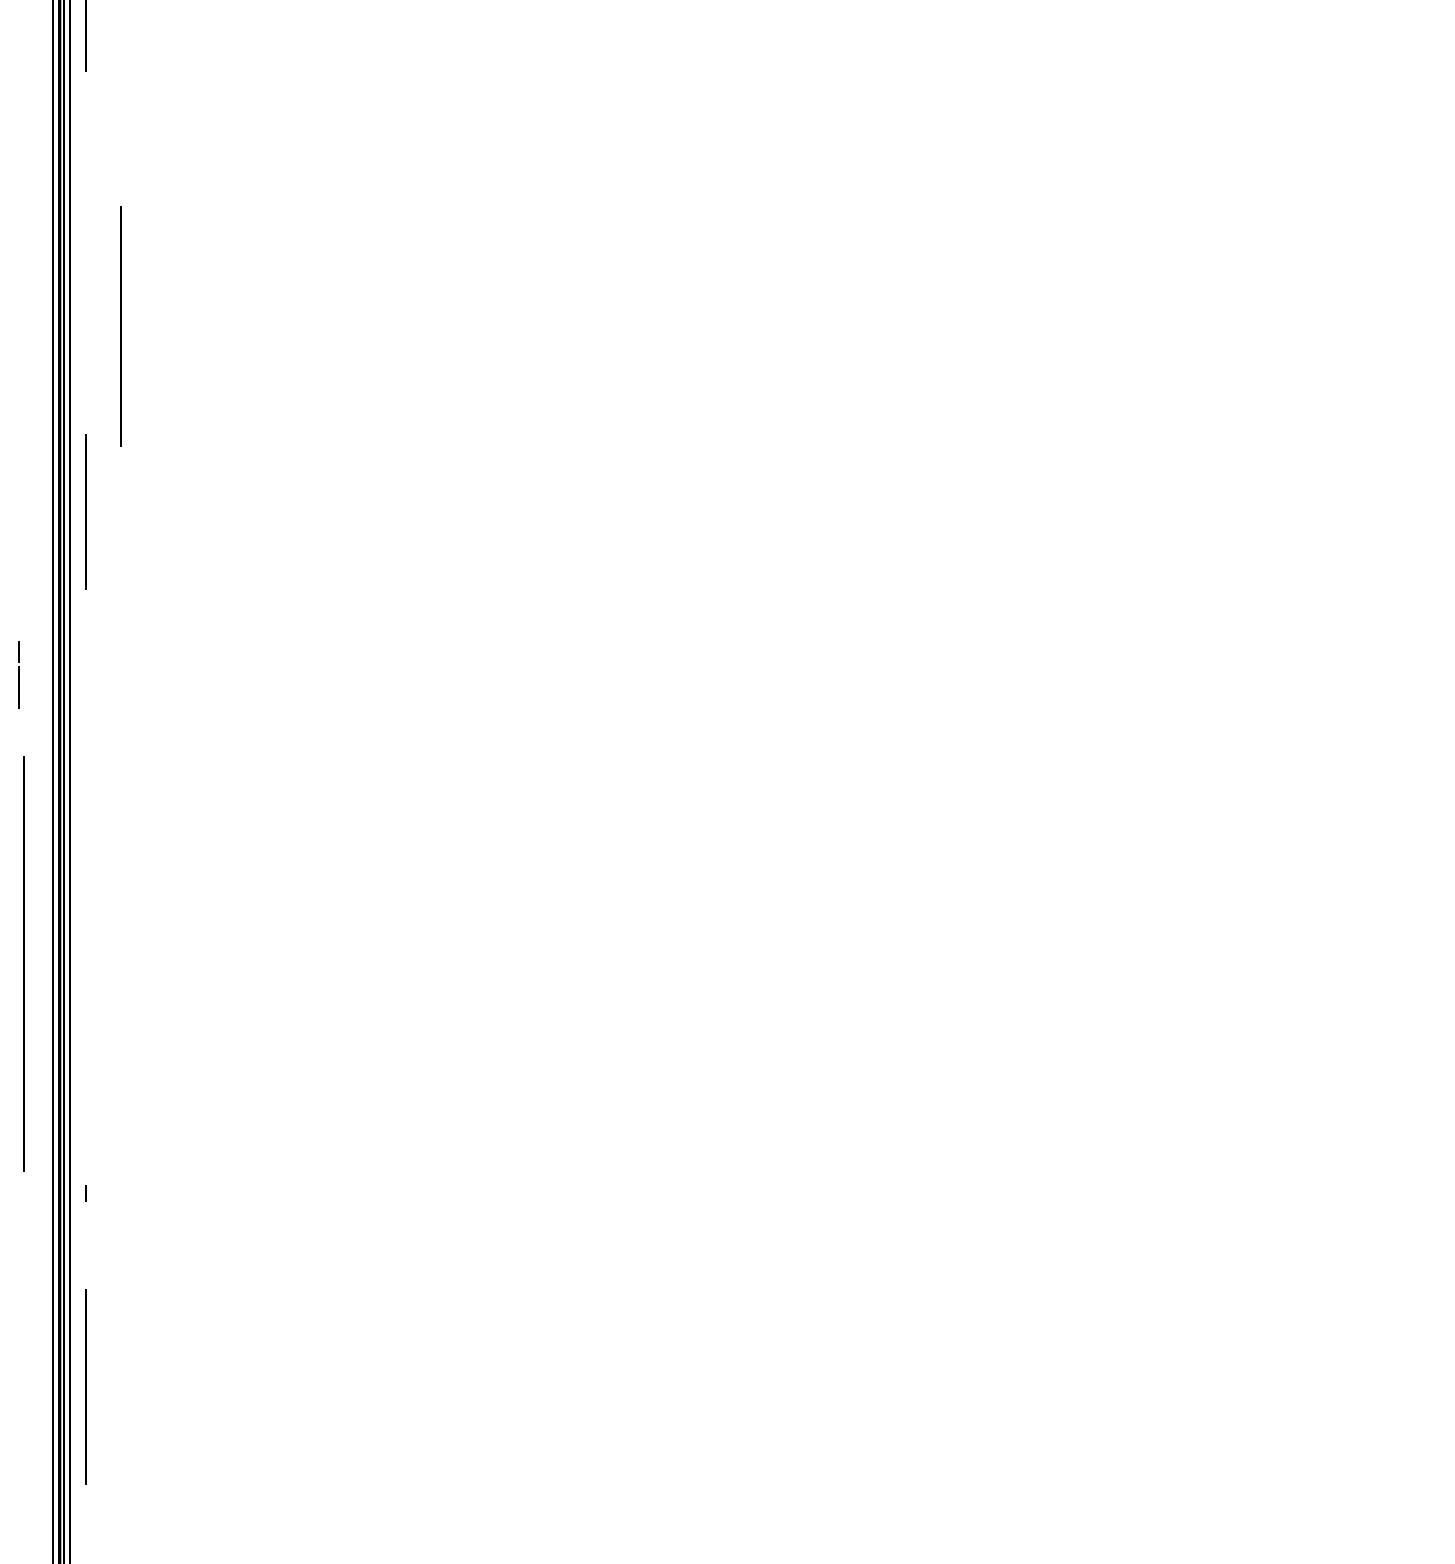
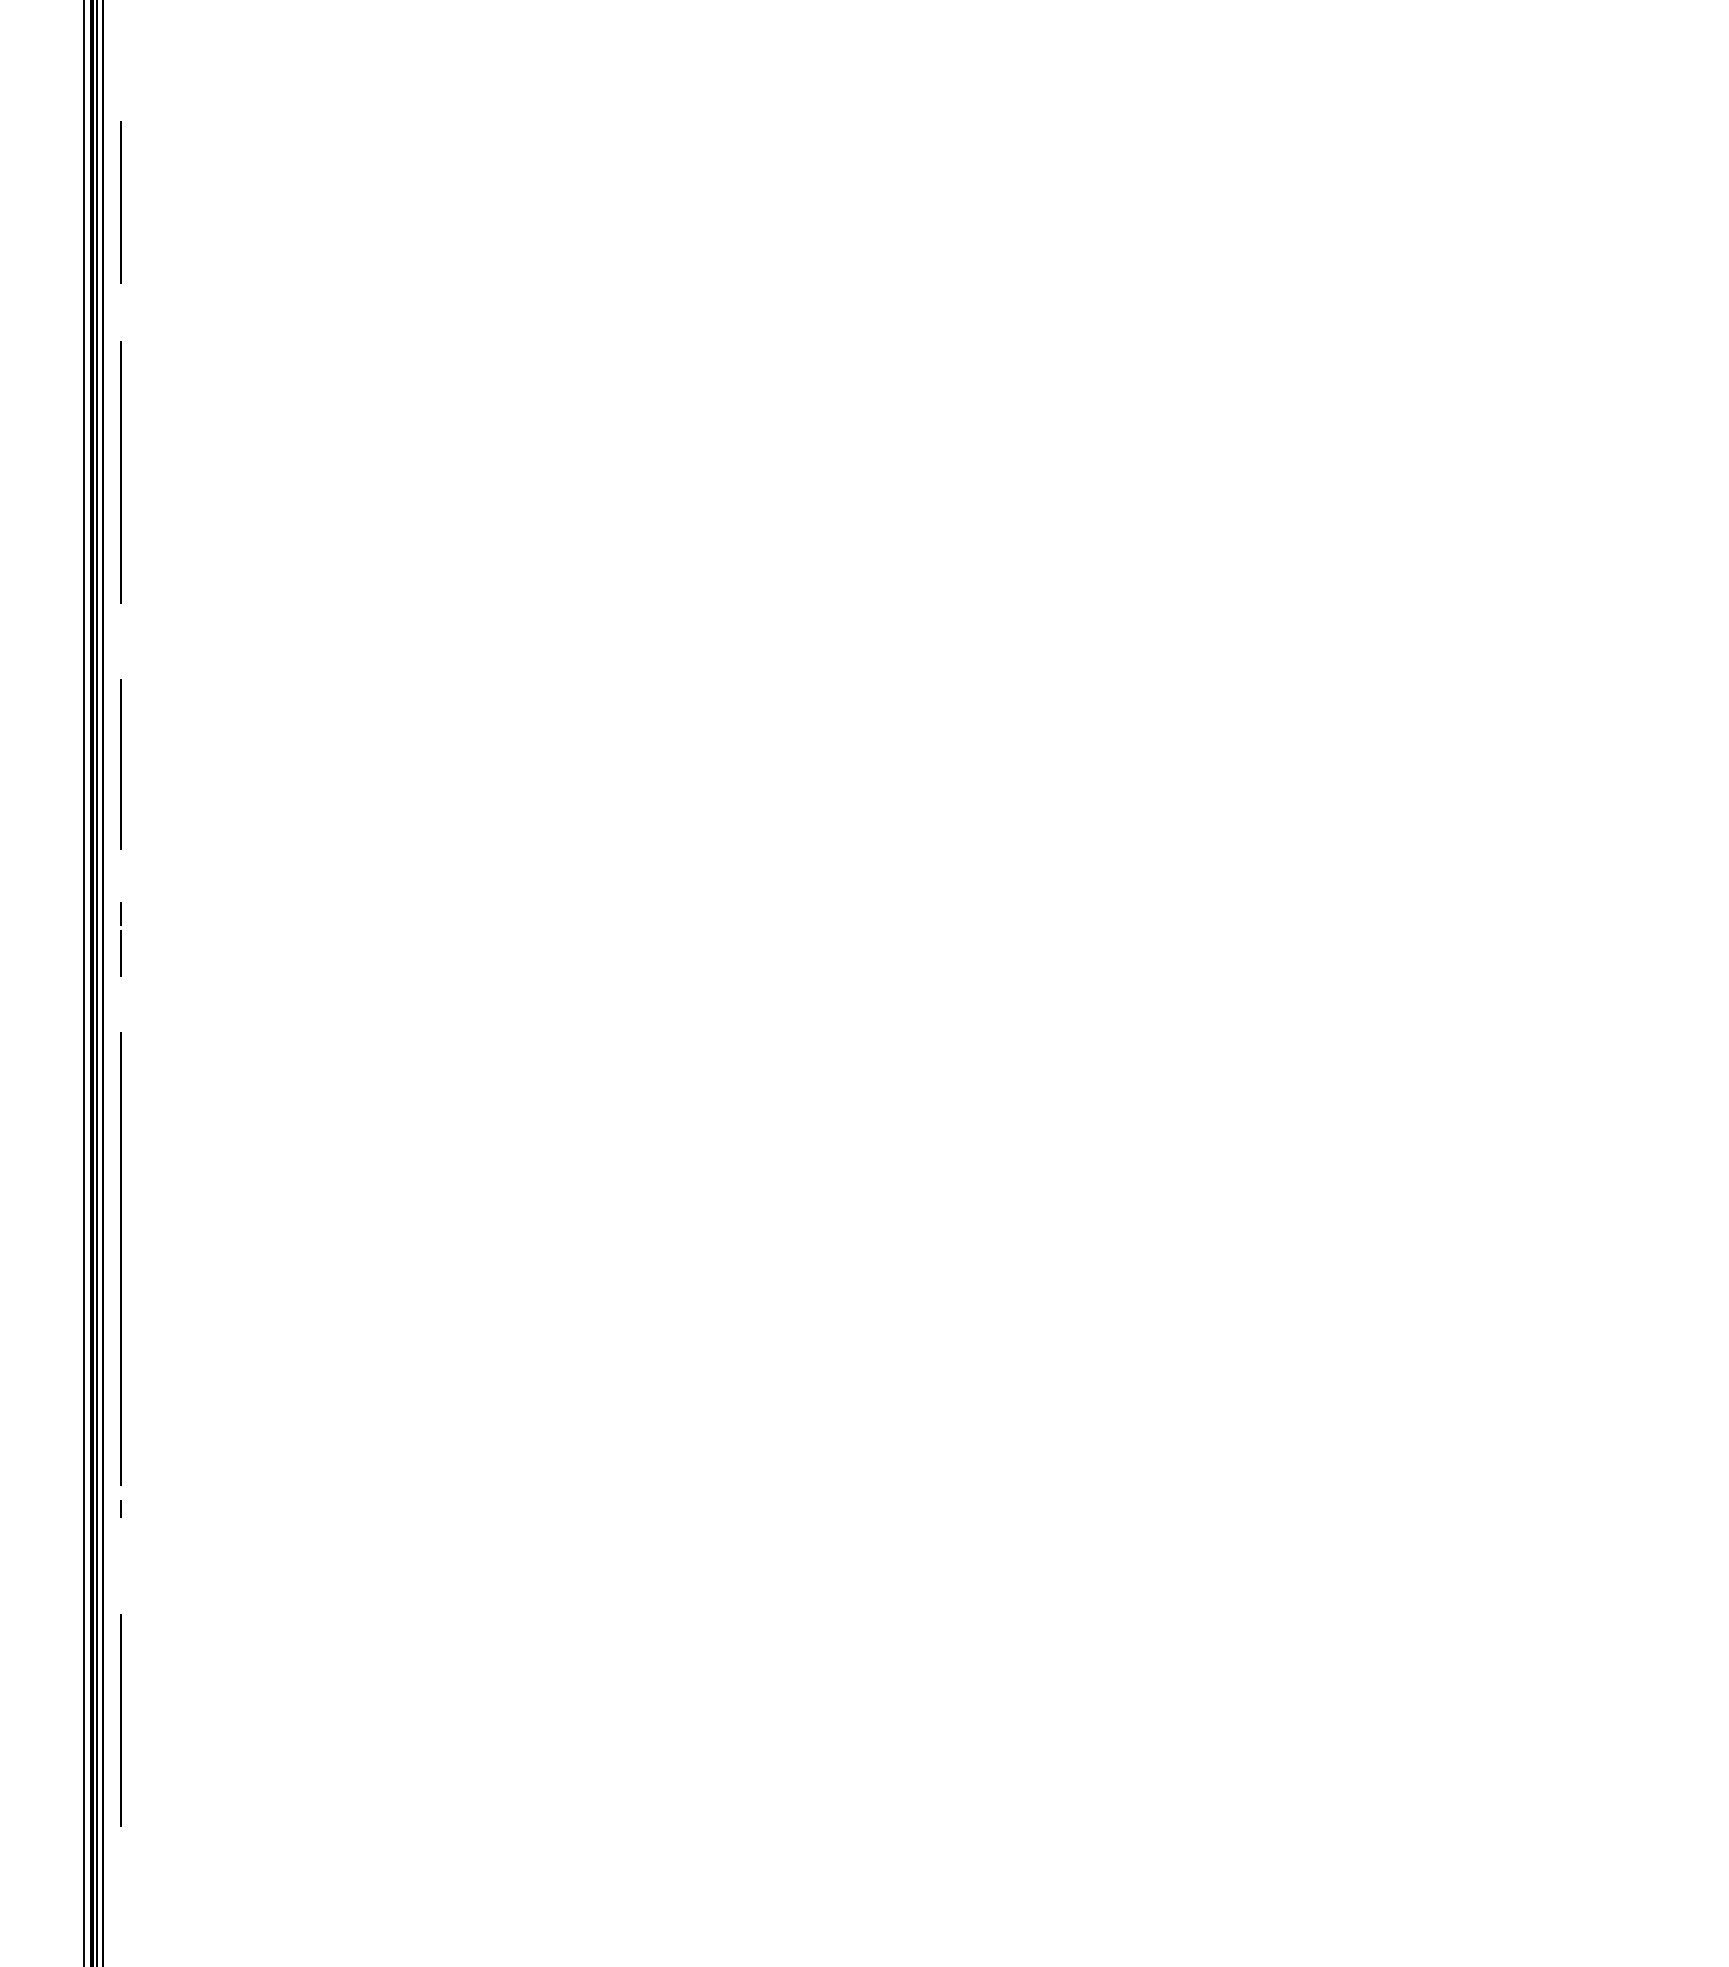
line: (120, 326) -> (120, 472), moved
line: (17, 674) -> (120, 939), moved
line: (23, 964) -> (120, 1258), moved

